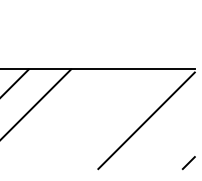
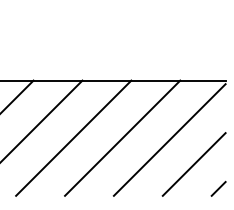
line: (63, 118) -> (73, 137), added
line: (105, 118) -> (122, 137), added
line: (167, 141) -> (193, 164), added

